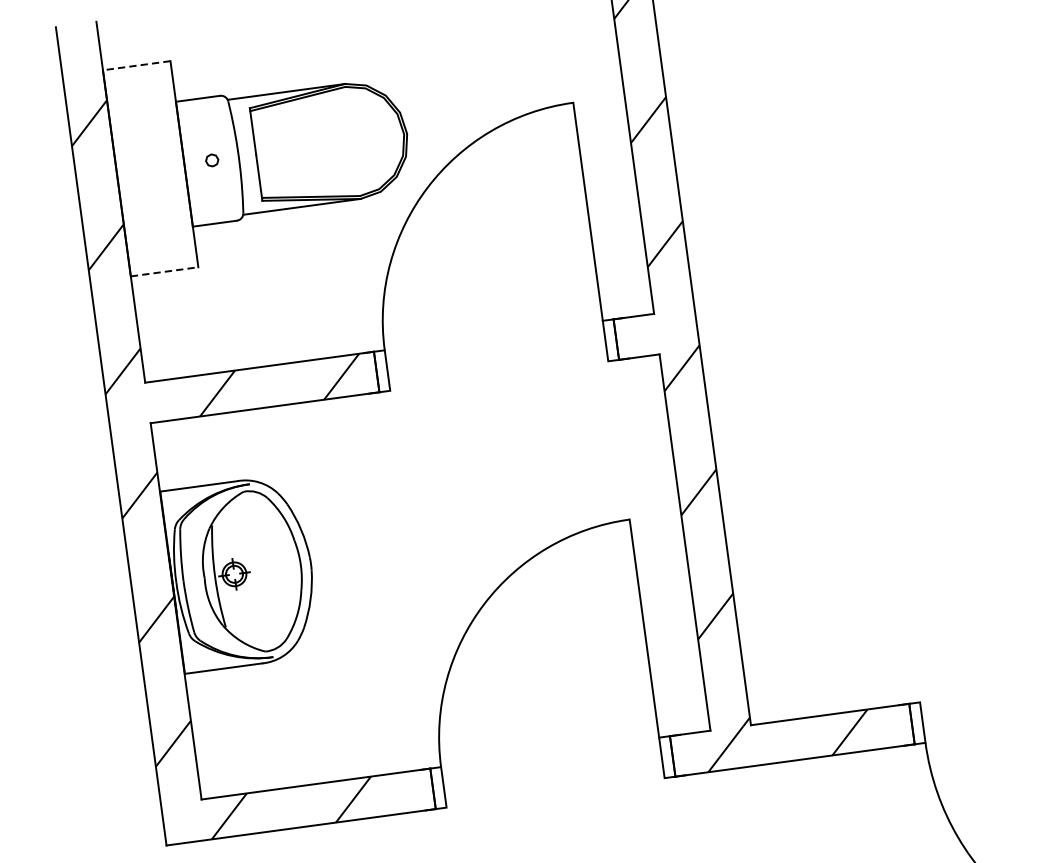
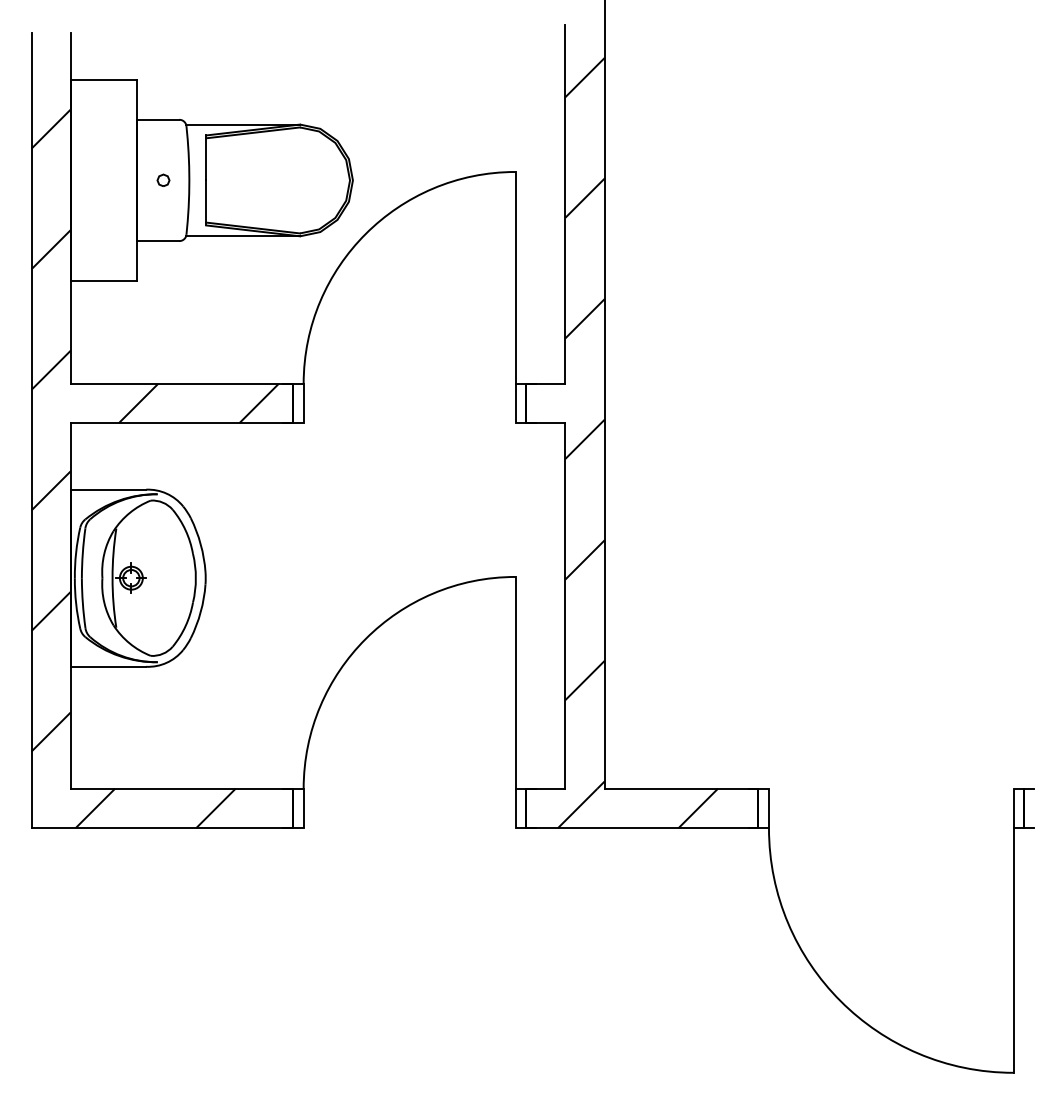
line: (136, 65) -> (103, 80), dashed -> solid
line: (164, 271) -> (103, 280), dashed -> solid

